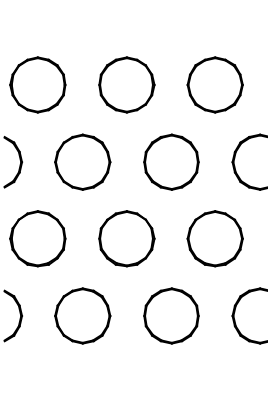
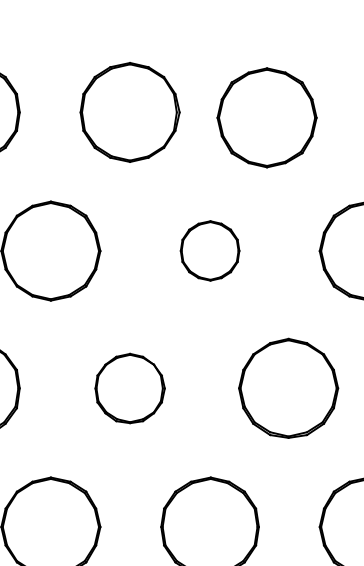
part: (214, 84) -> (265, 116), moved
part: (171, 161) -> (210, 249), size x0.6
part: (126, 238) -> (129, 387), size x0.7

